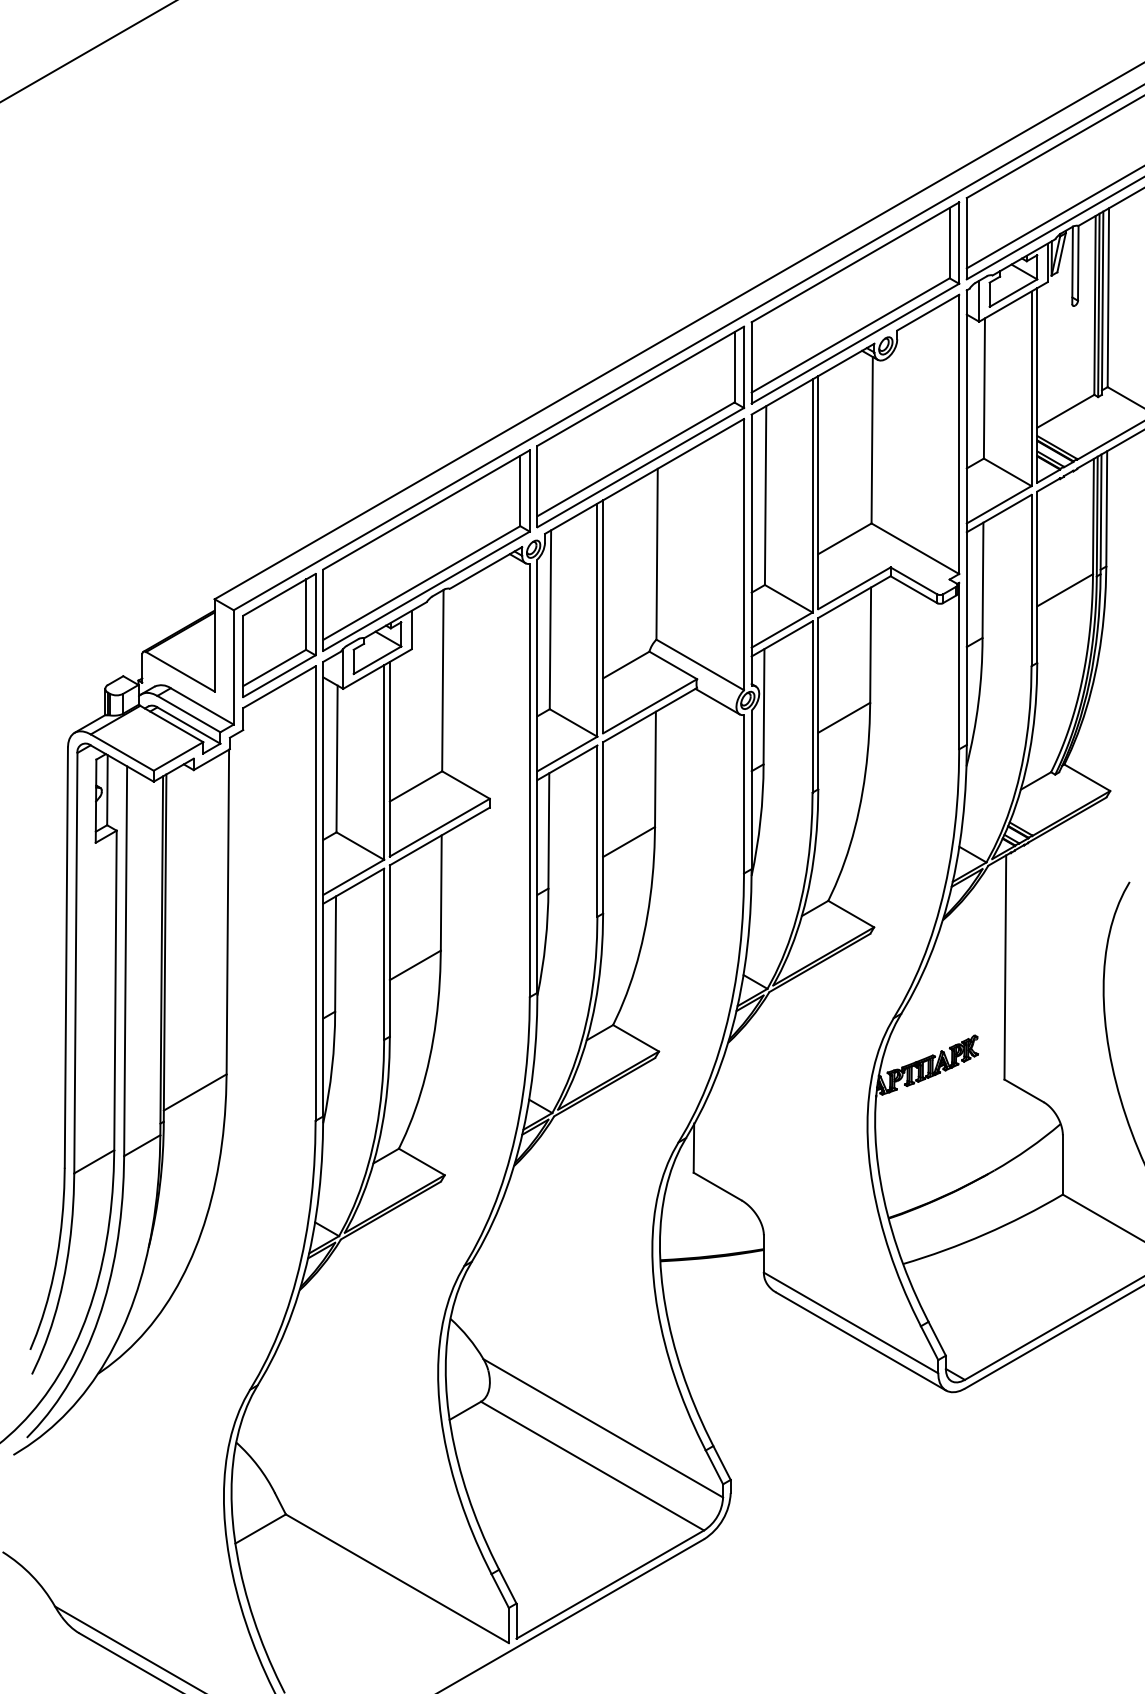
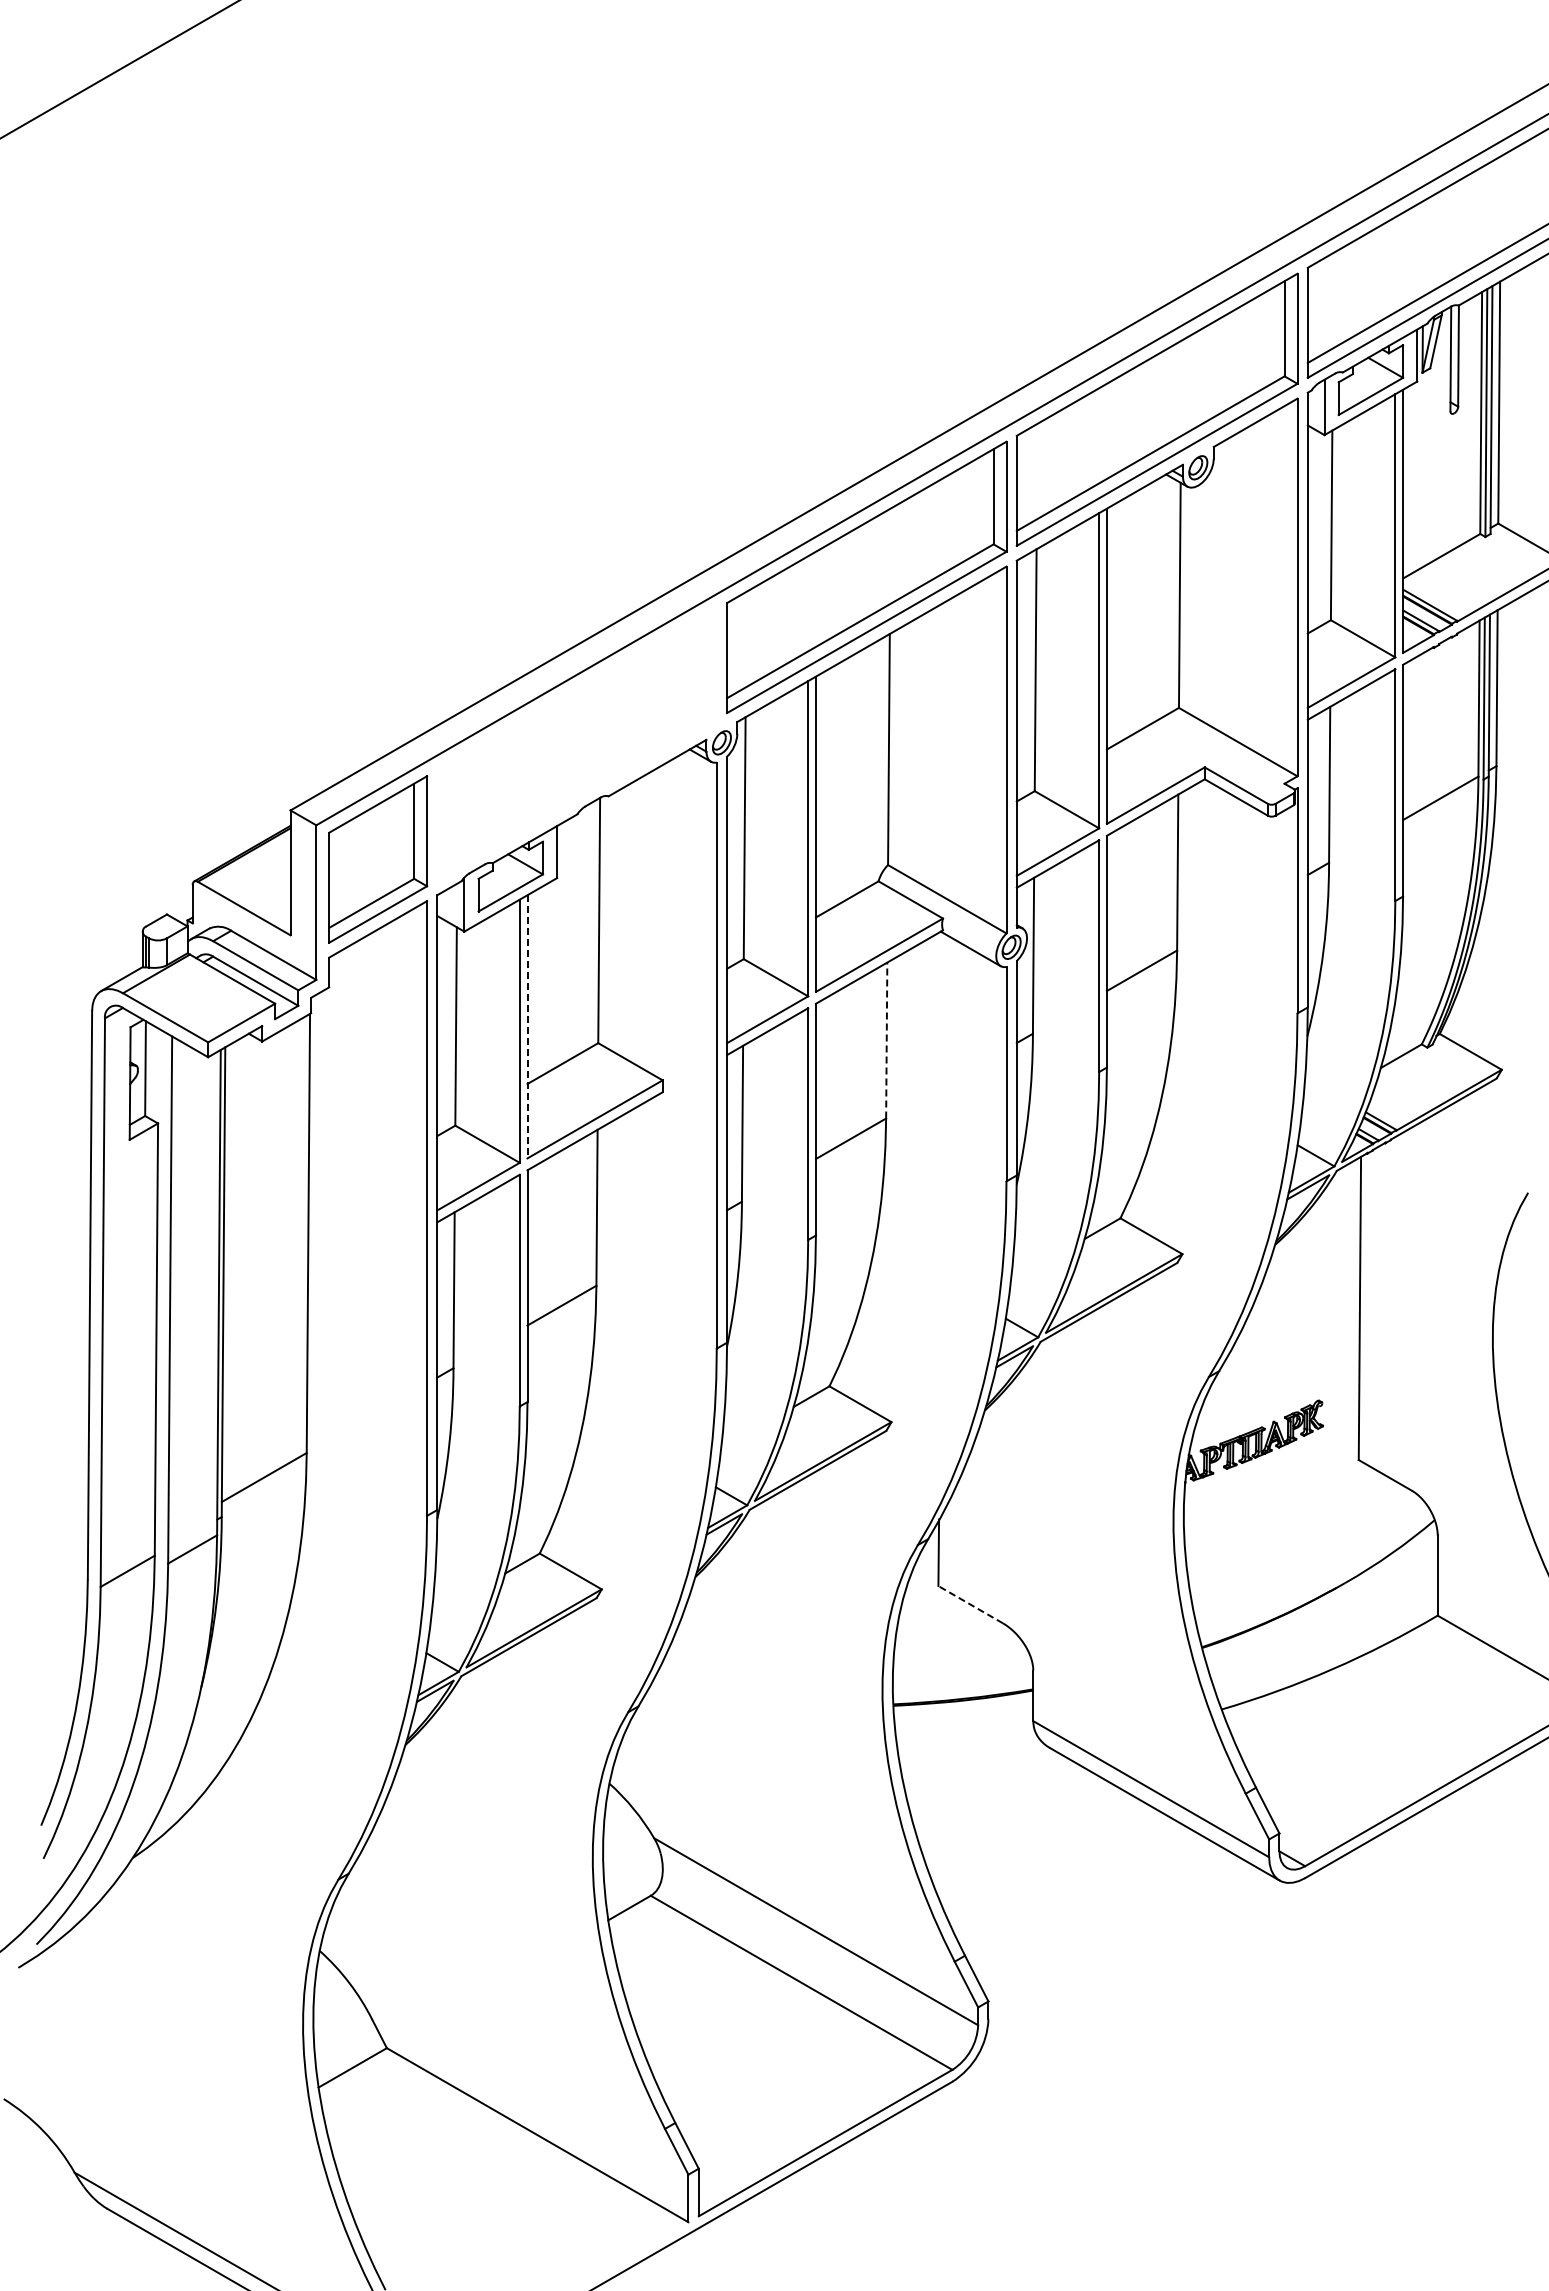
part: (426, 550) -> (576, 744), removed
line: (389, 759) -> (527, 1026), solid -> dashed
line: (655, 769) -> (886, 1040), solid -> dashed
line: (717, 1186) -> (970, 1604), solid -> dashed

